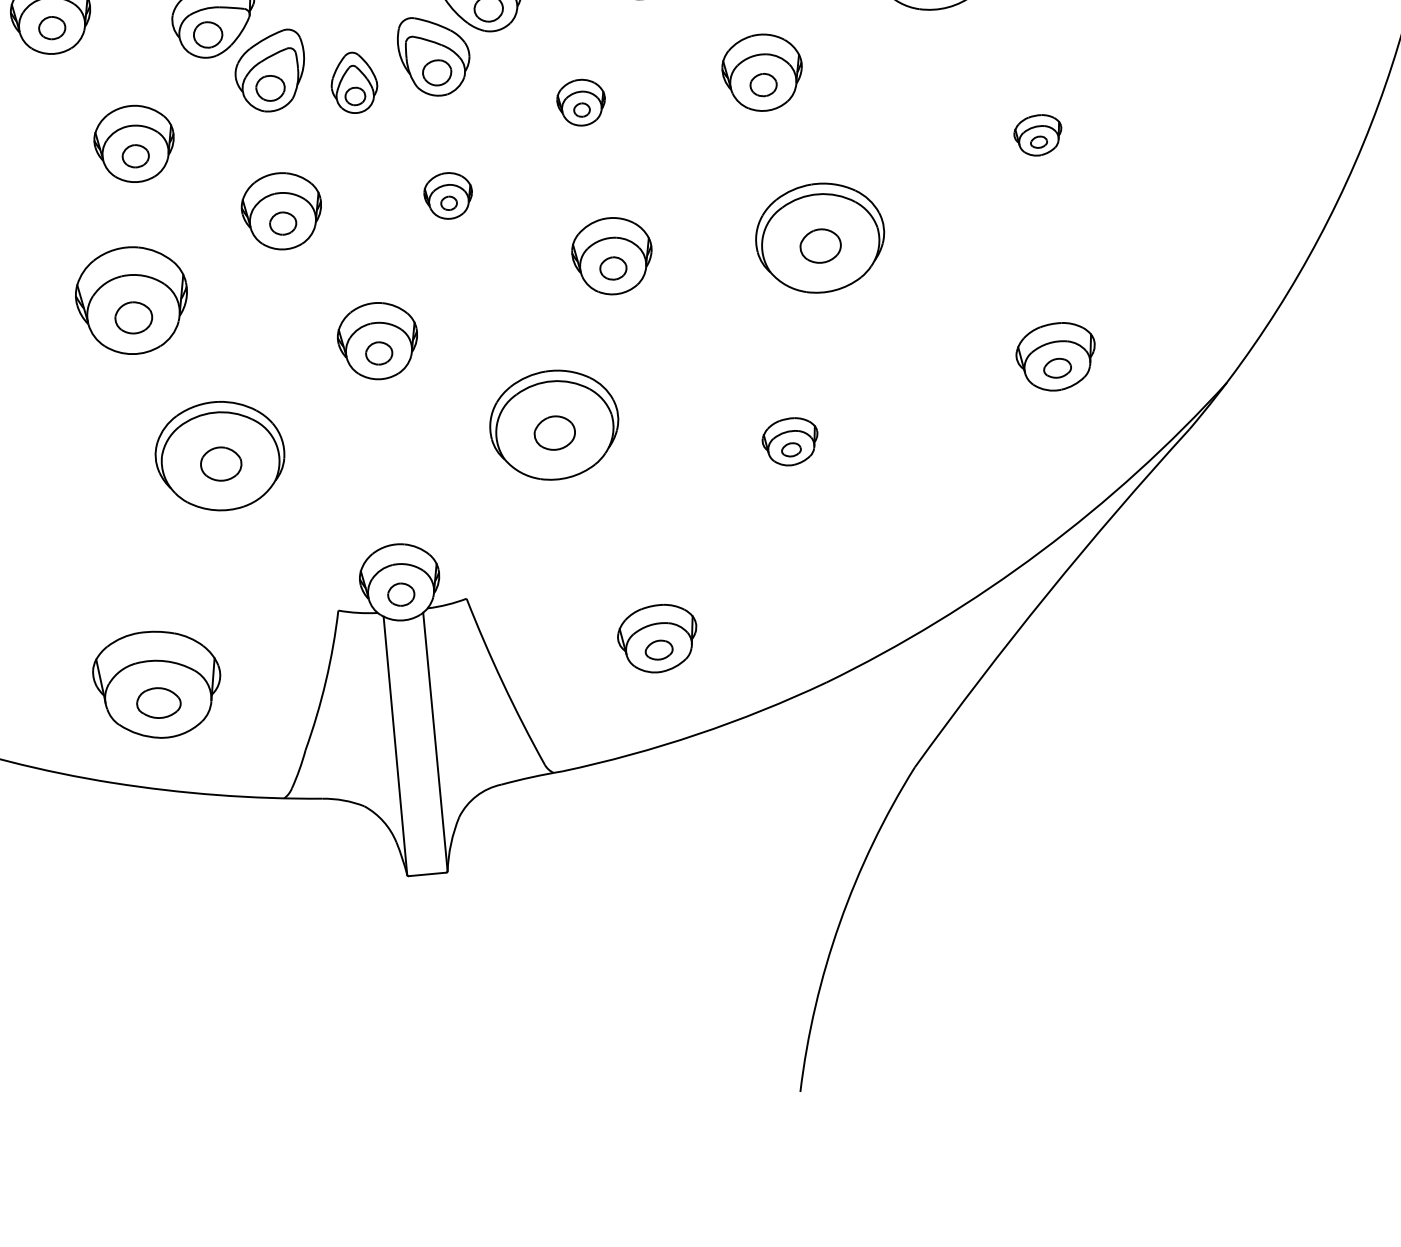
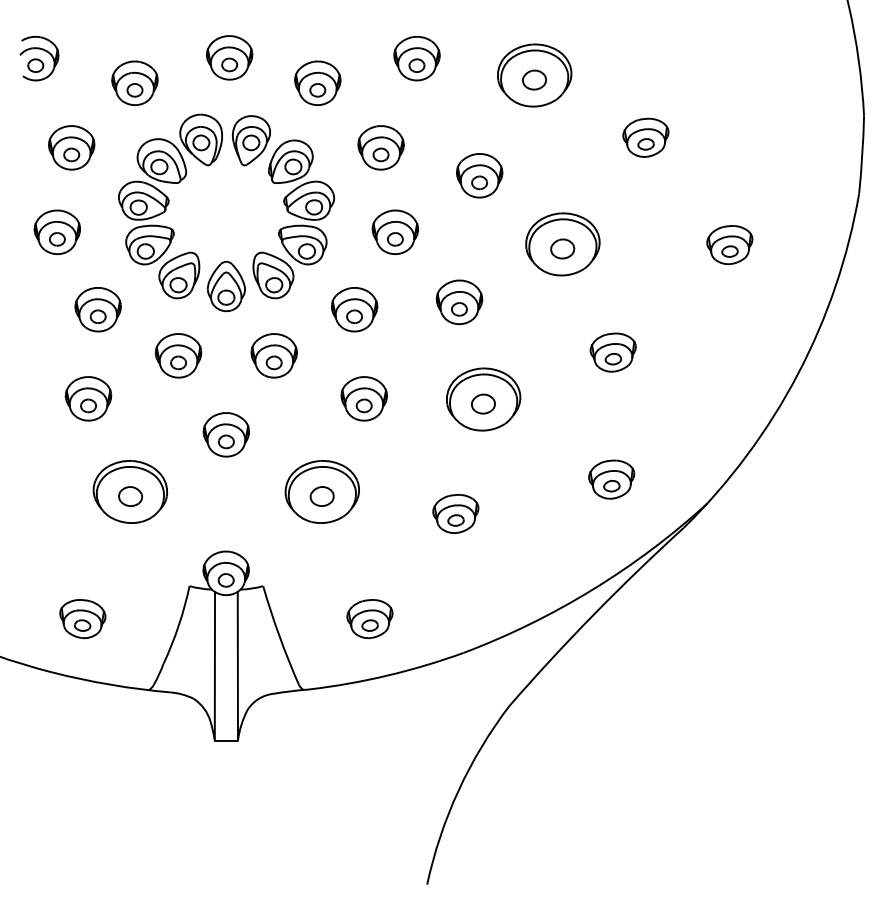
part: (354, 82) -> (226, 286), size x1.43
part: (580, 102) -> (354, 309), size x1.67
part: (1037, 135) -> (612, 352), size x1.67
part: (447, 195) -> (273, 355), size x1.67
part: (132, 300) -> (88, 398), size x0.71
part: (789, 441) -> (455, 513), size x1.43
part: (157, 685) -> (82, 619), size x0.62

